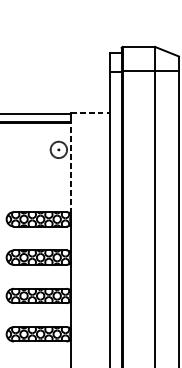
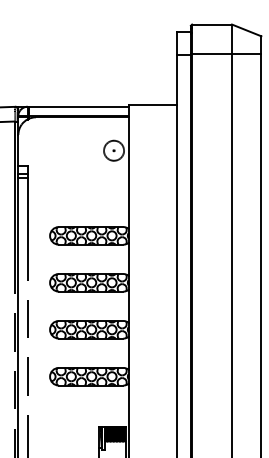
line: (91, 112) -> (153, 105), dashed -> solid
line: (70, 168) -> (128, 173), dashed -> solid

